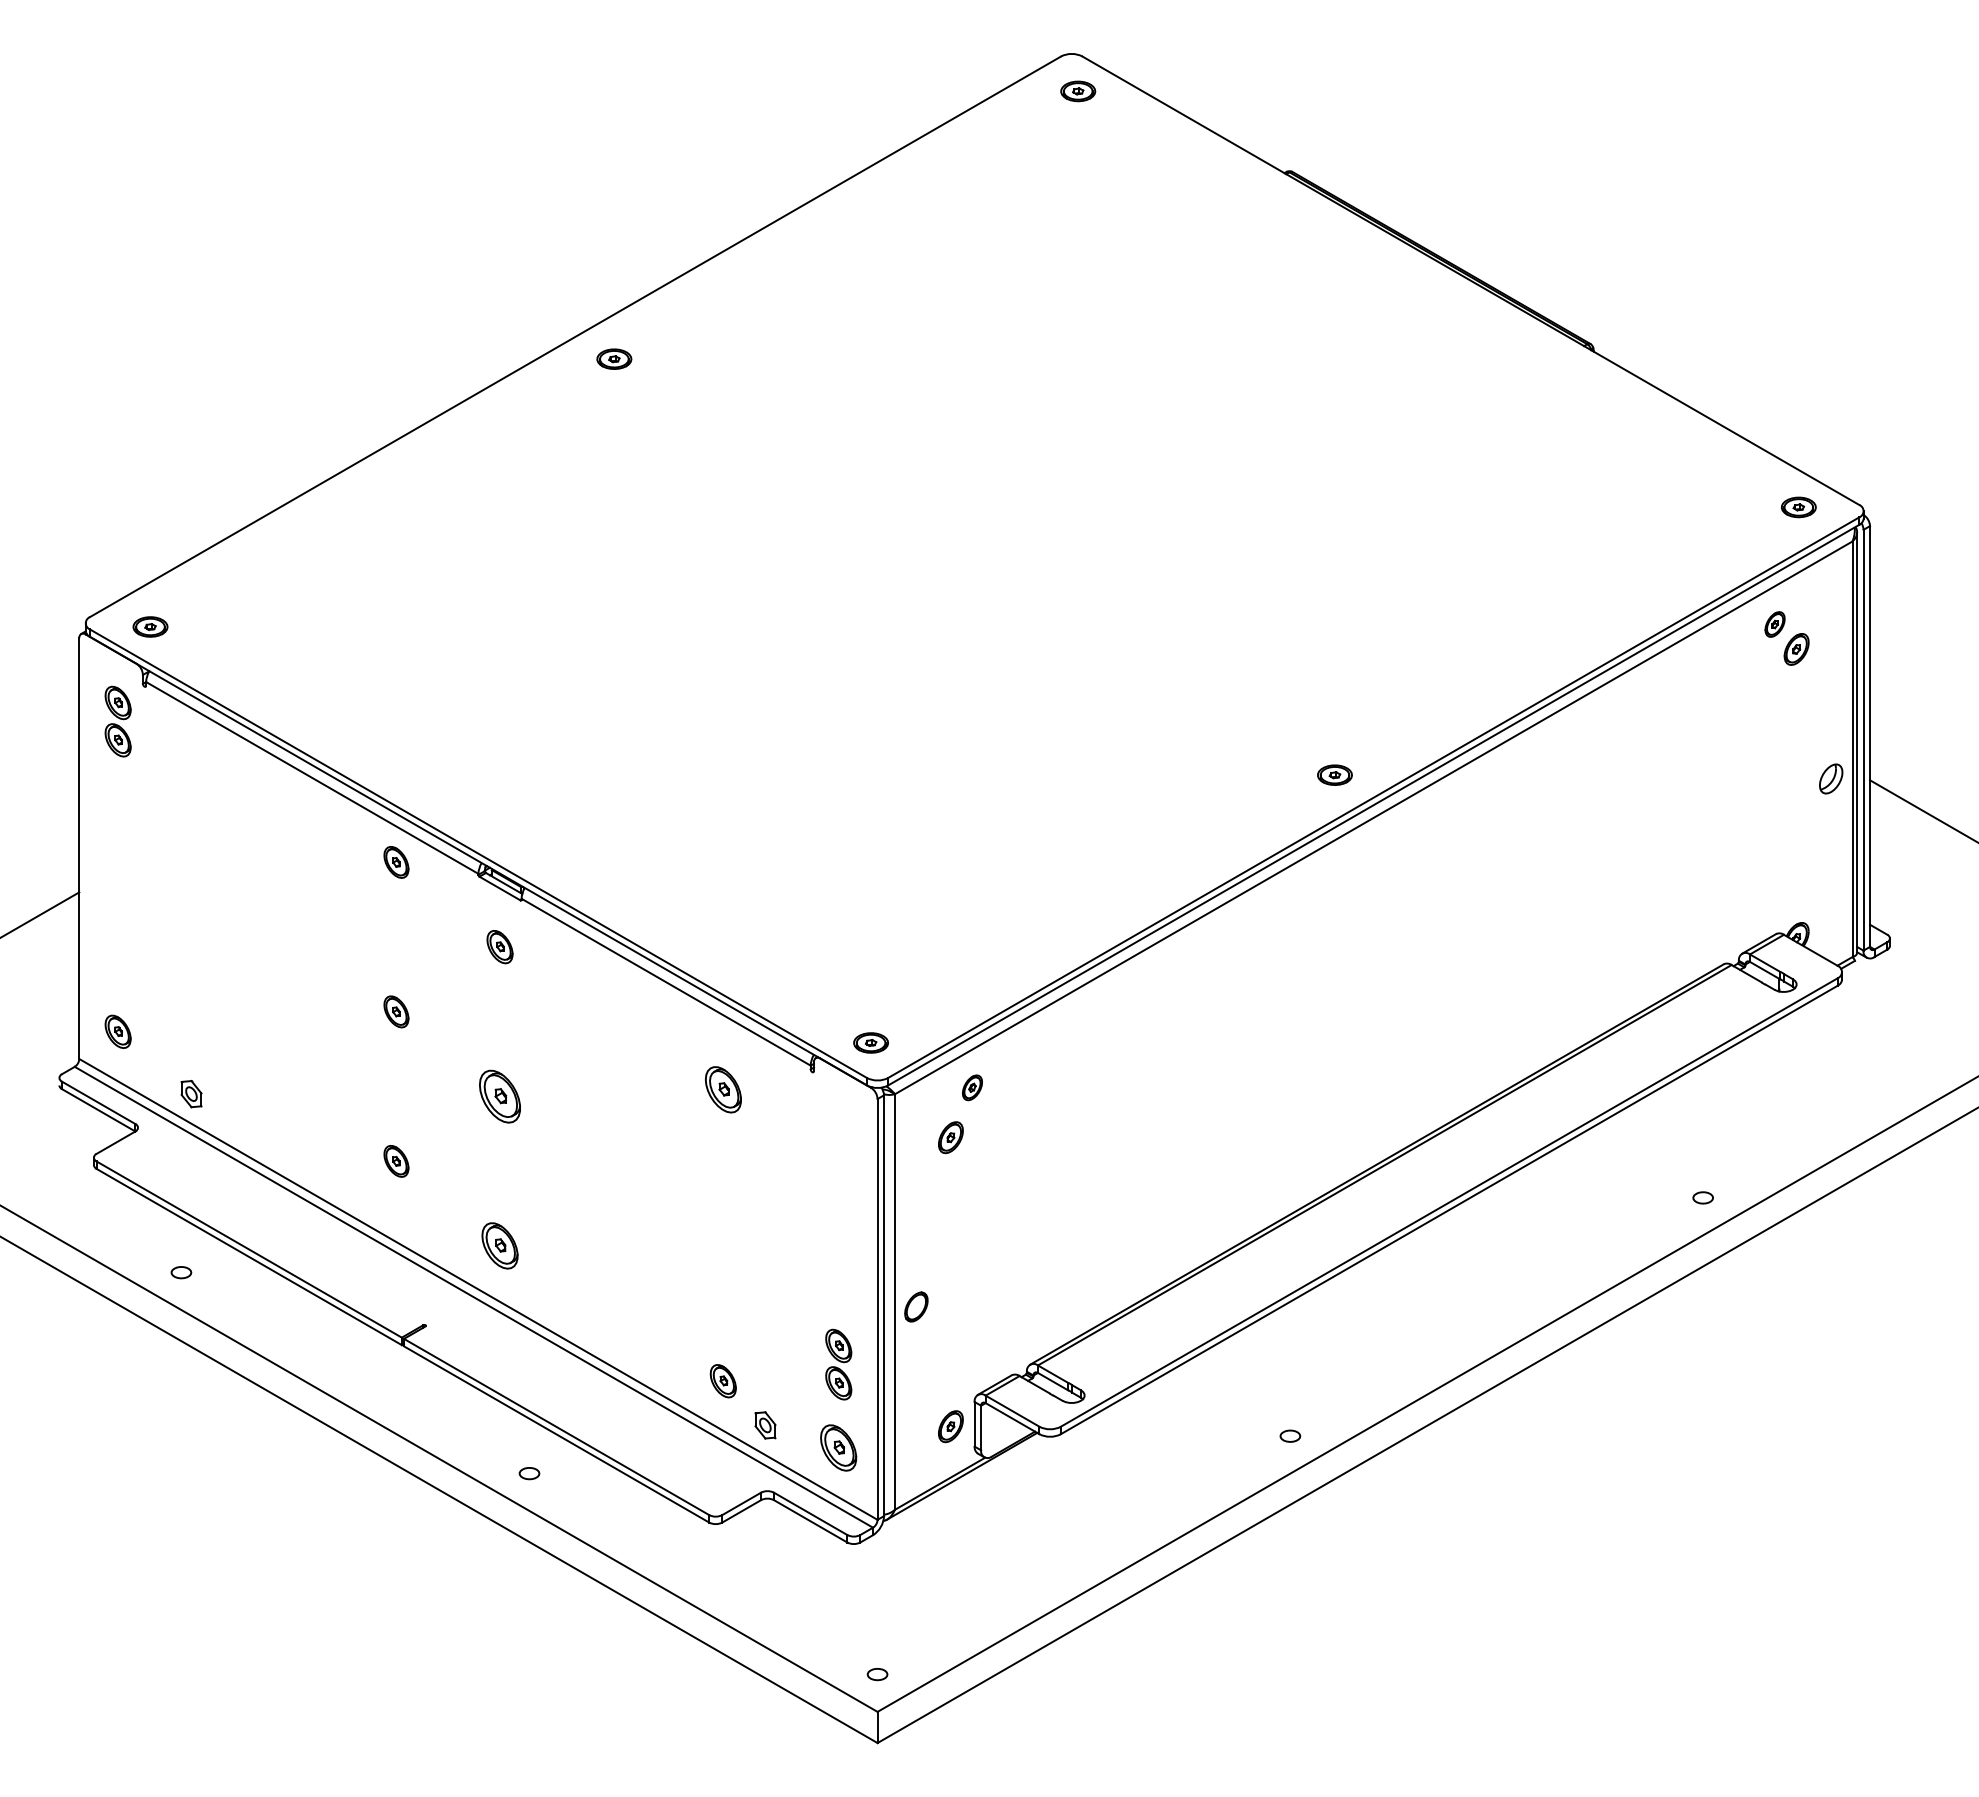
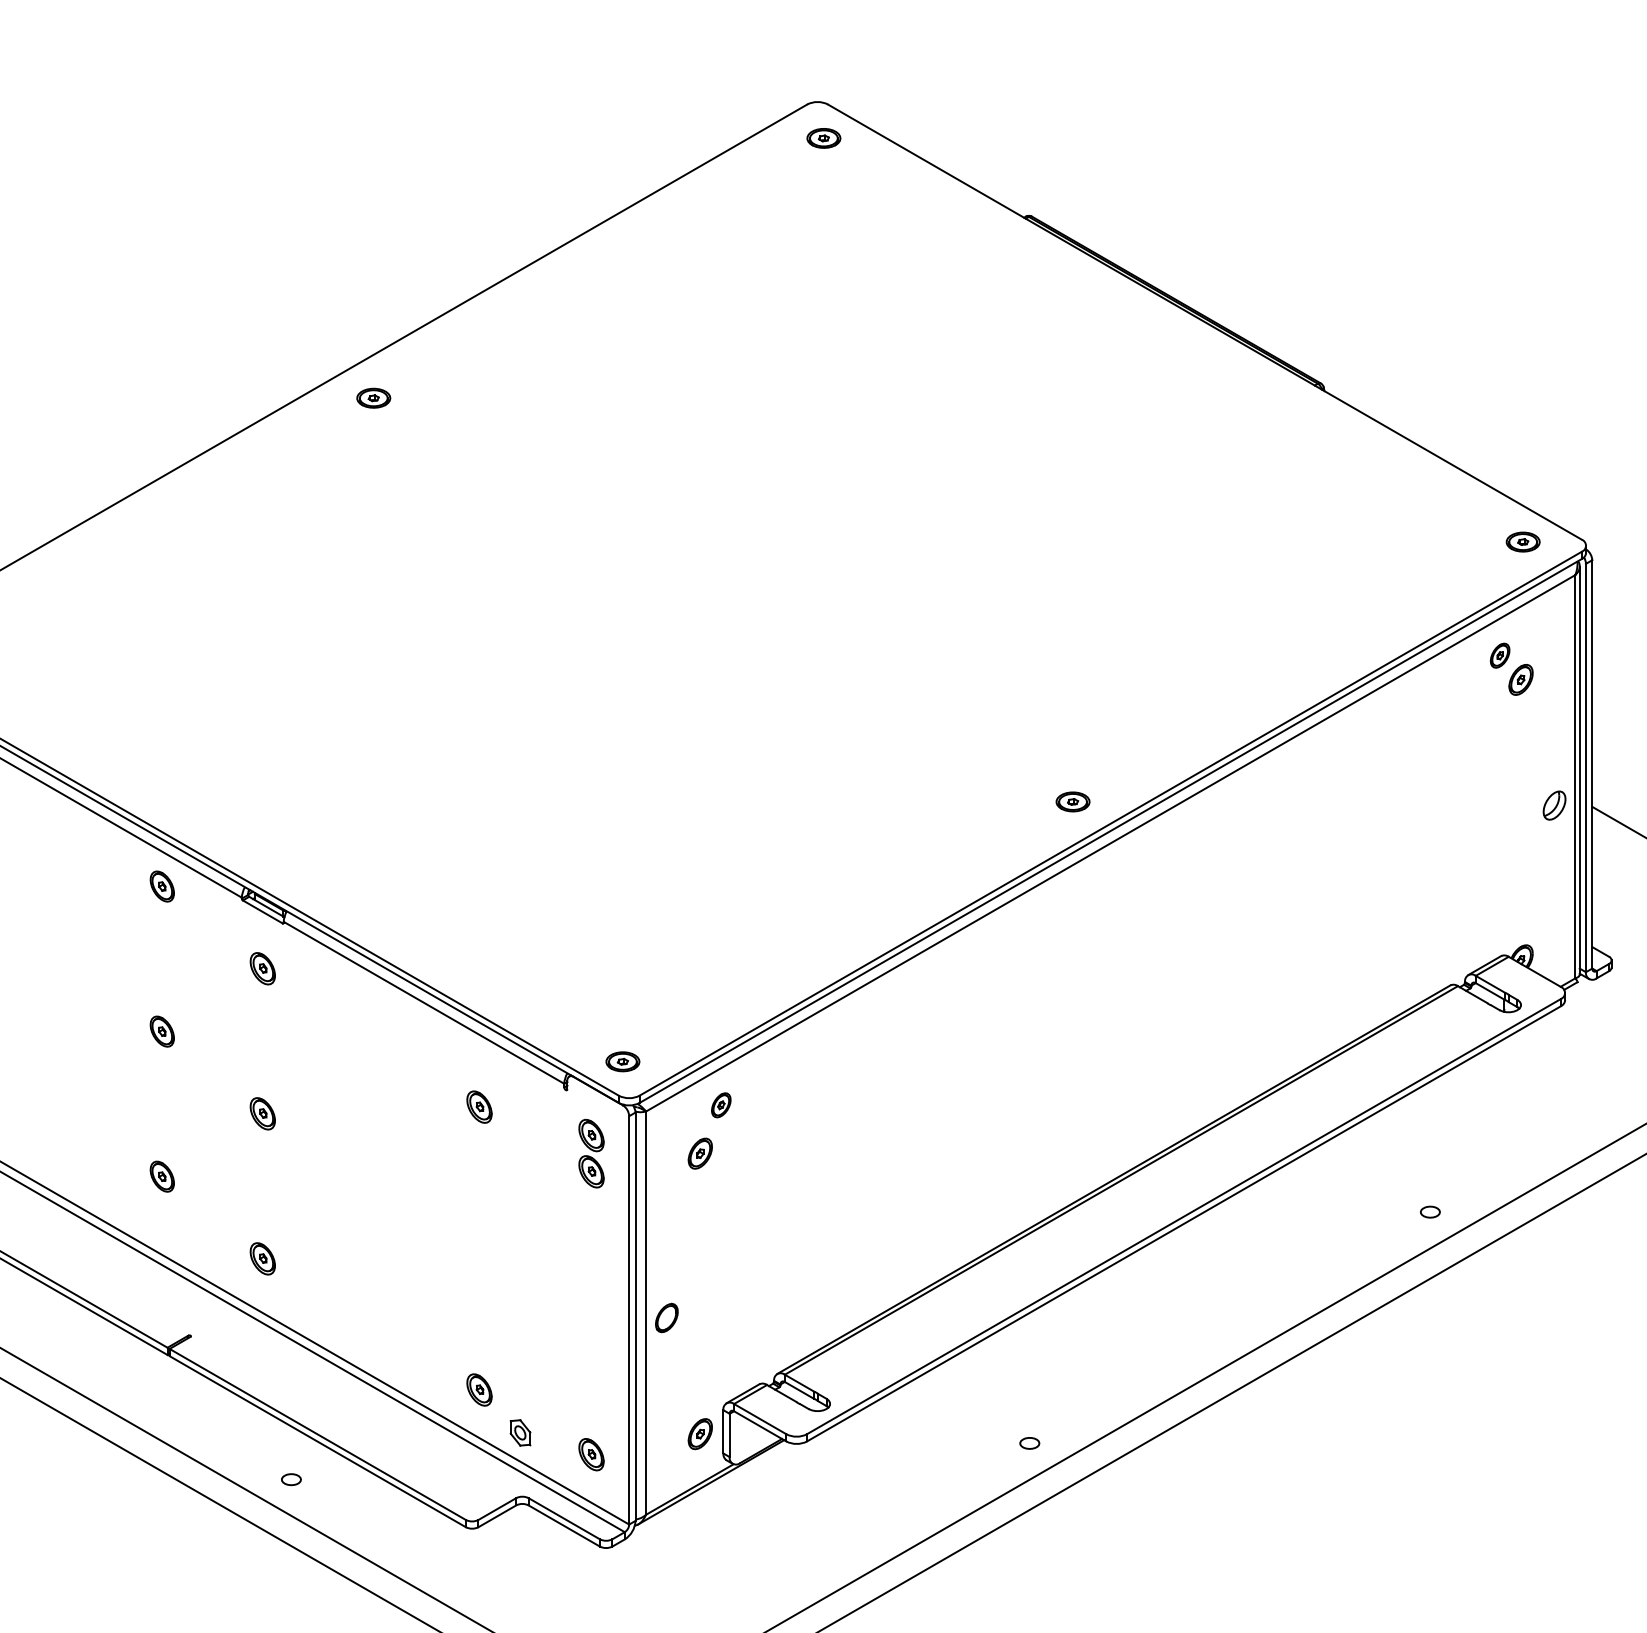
part: (722, 1089) -> (478, 1106), size x0.71
part: (499, 1096) -> (262, 1113), size x0.62
part: (499, 1246) -> (262, 1259), size x0.71
part: (838, 1364) -> (591, 1153), moved
part: (838, 1447) -> (591, 1454), size x0.71

